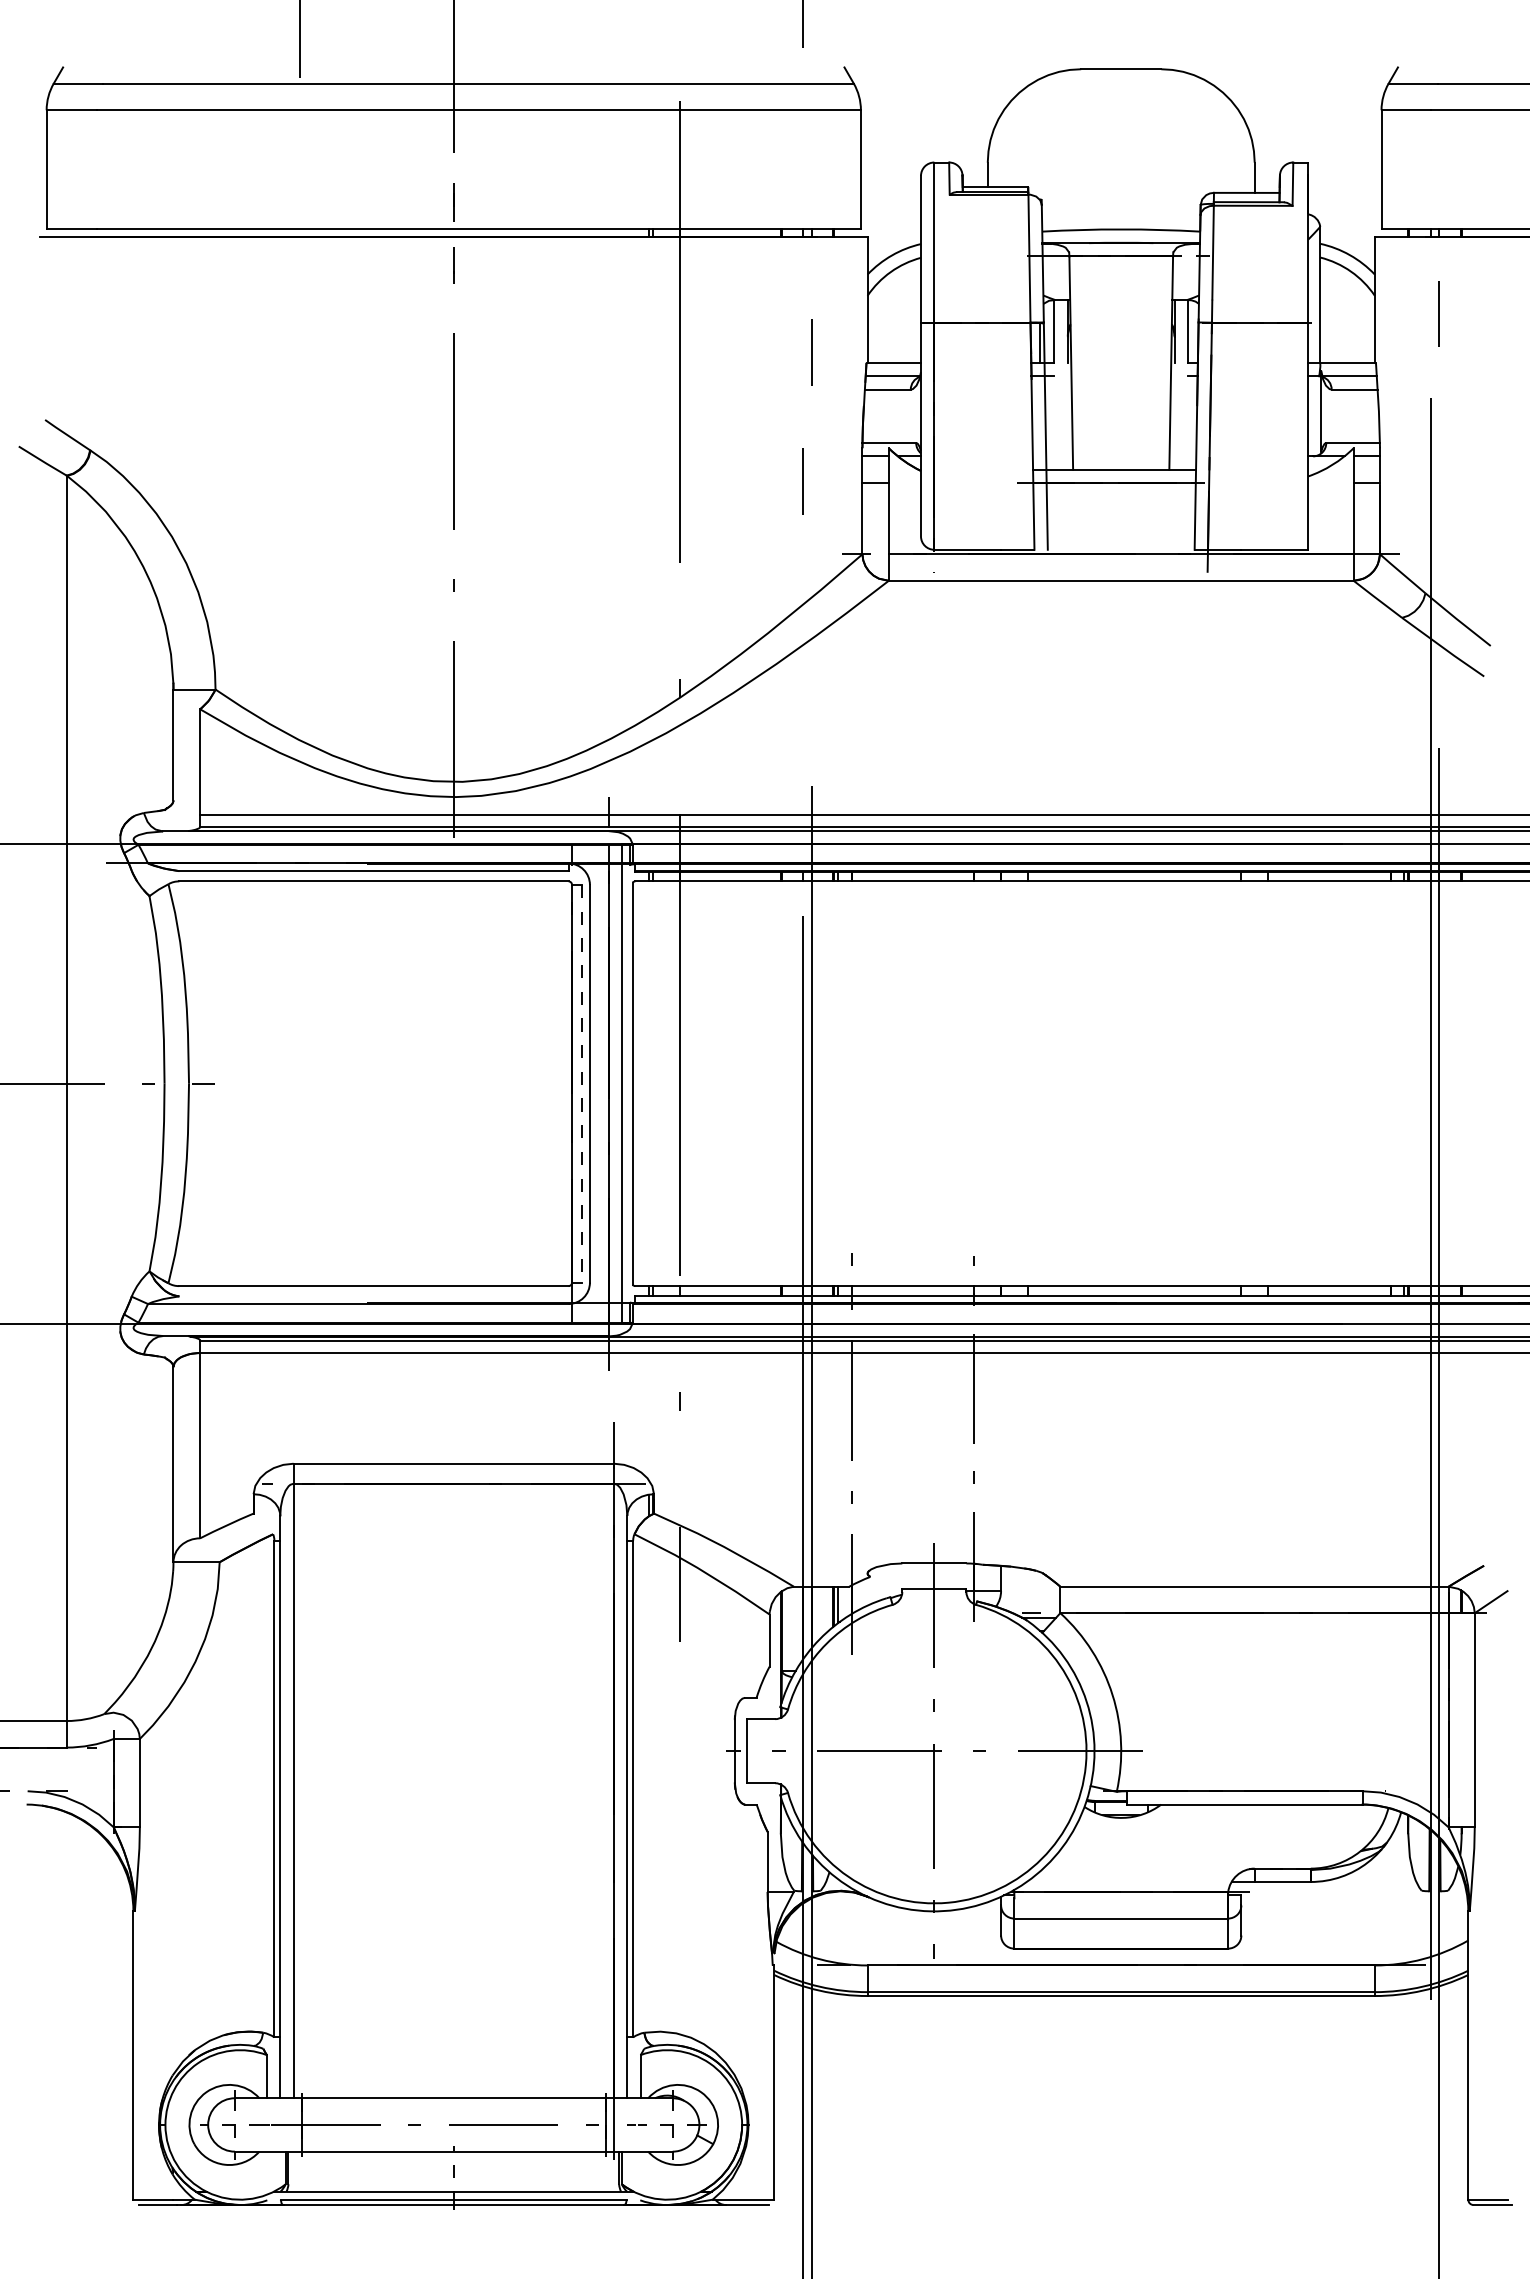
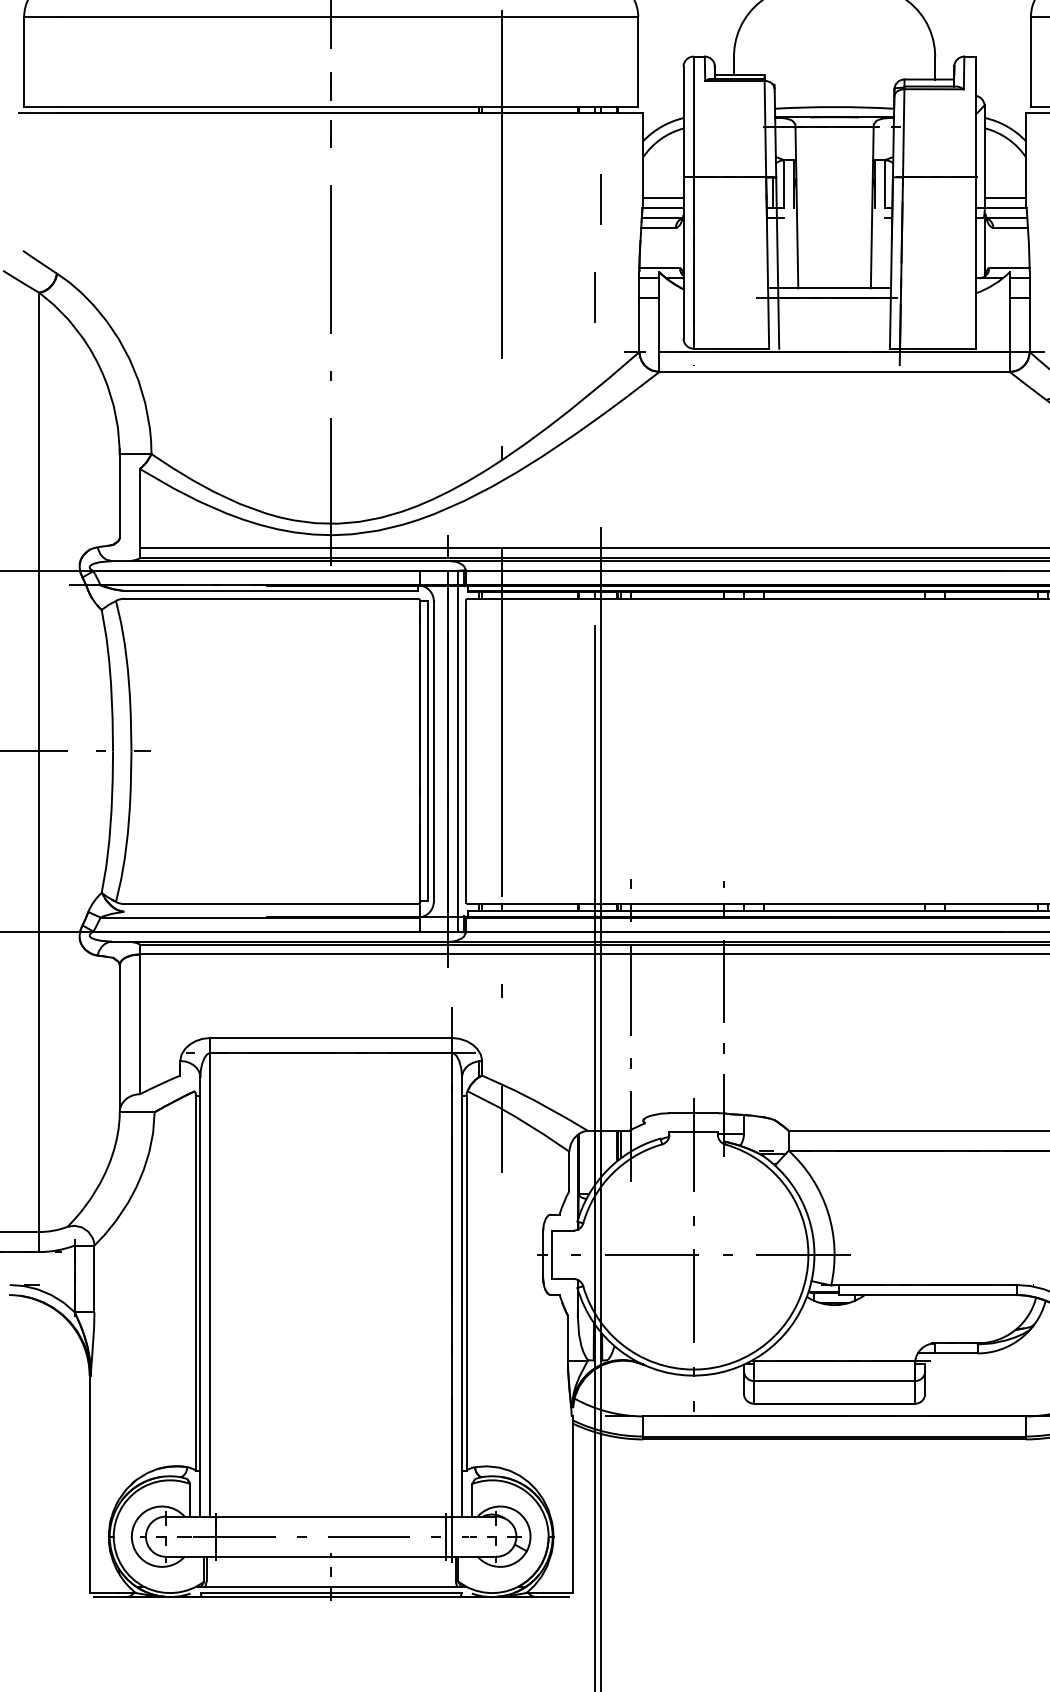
line: (894, 349) -> (663, 197), added
line: (1347, 349) -> (1005, 197), added
line: (582, 1083) -> (428, 751), dashed -> solid

